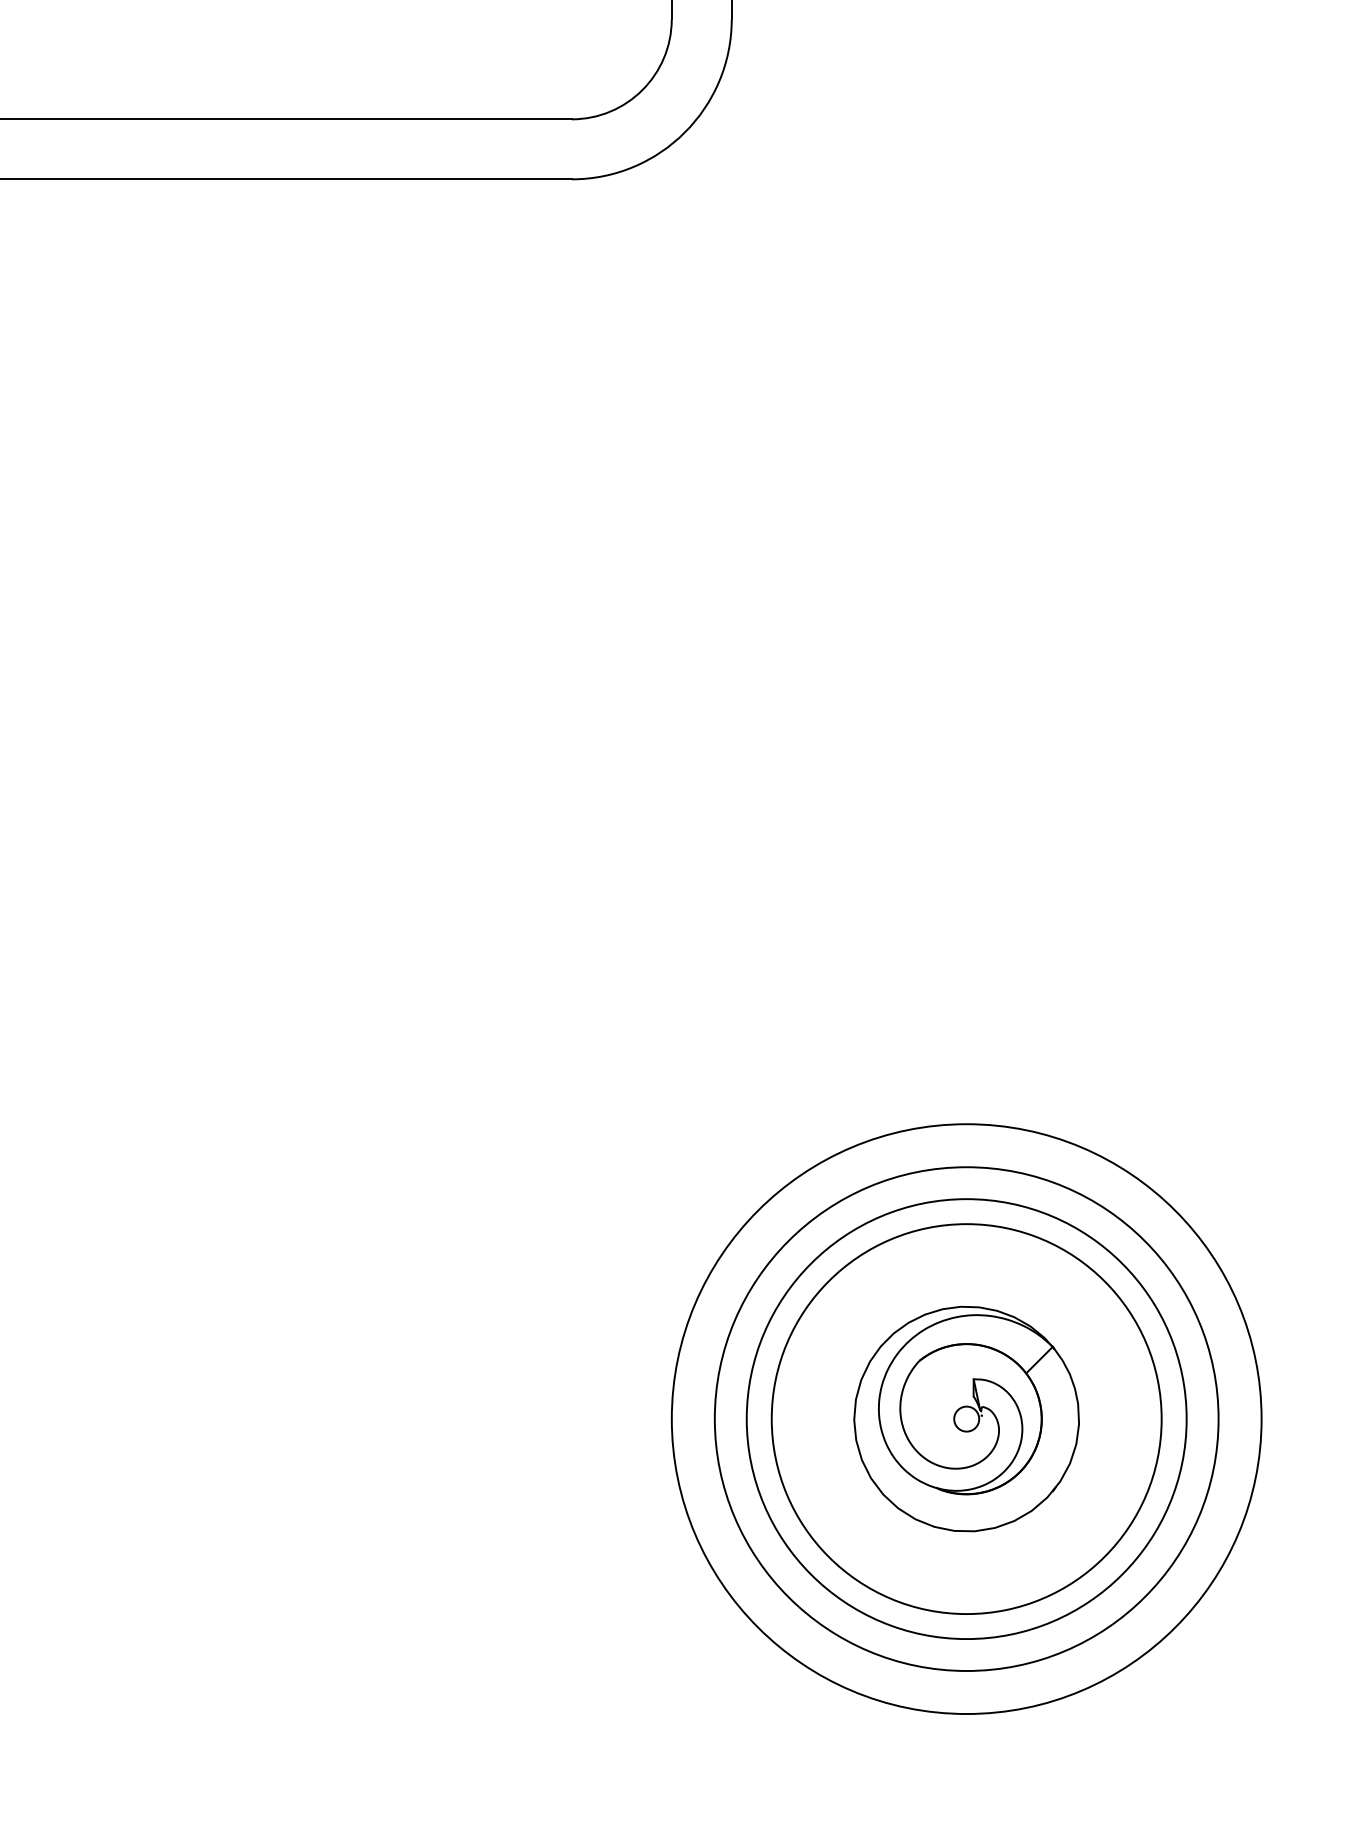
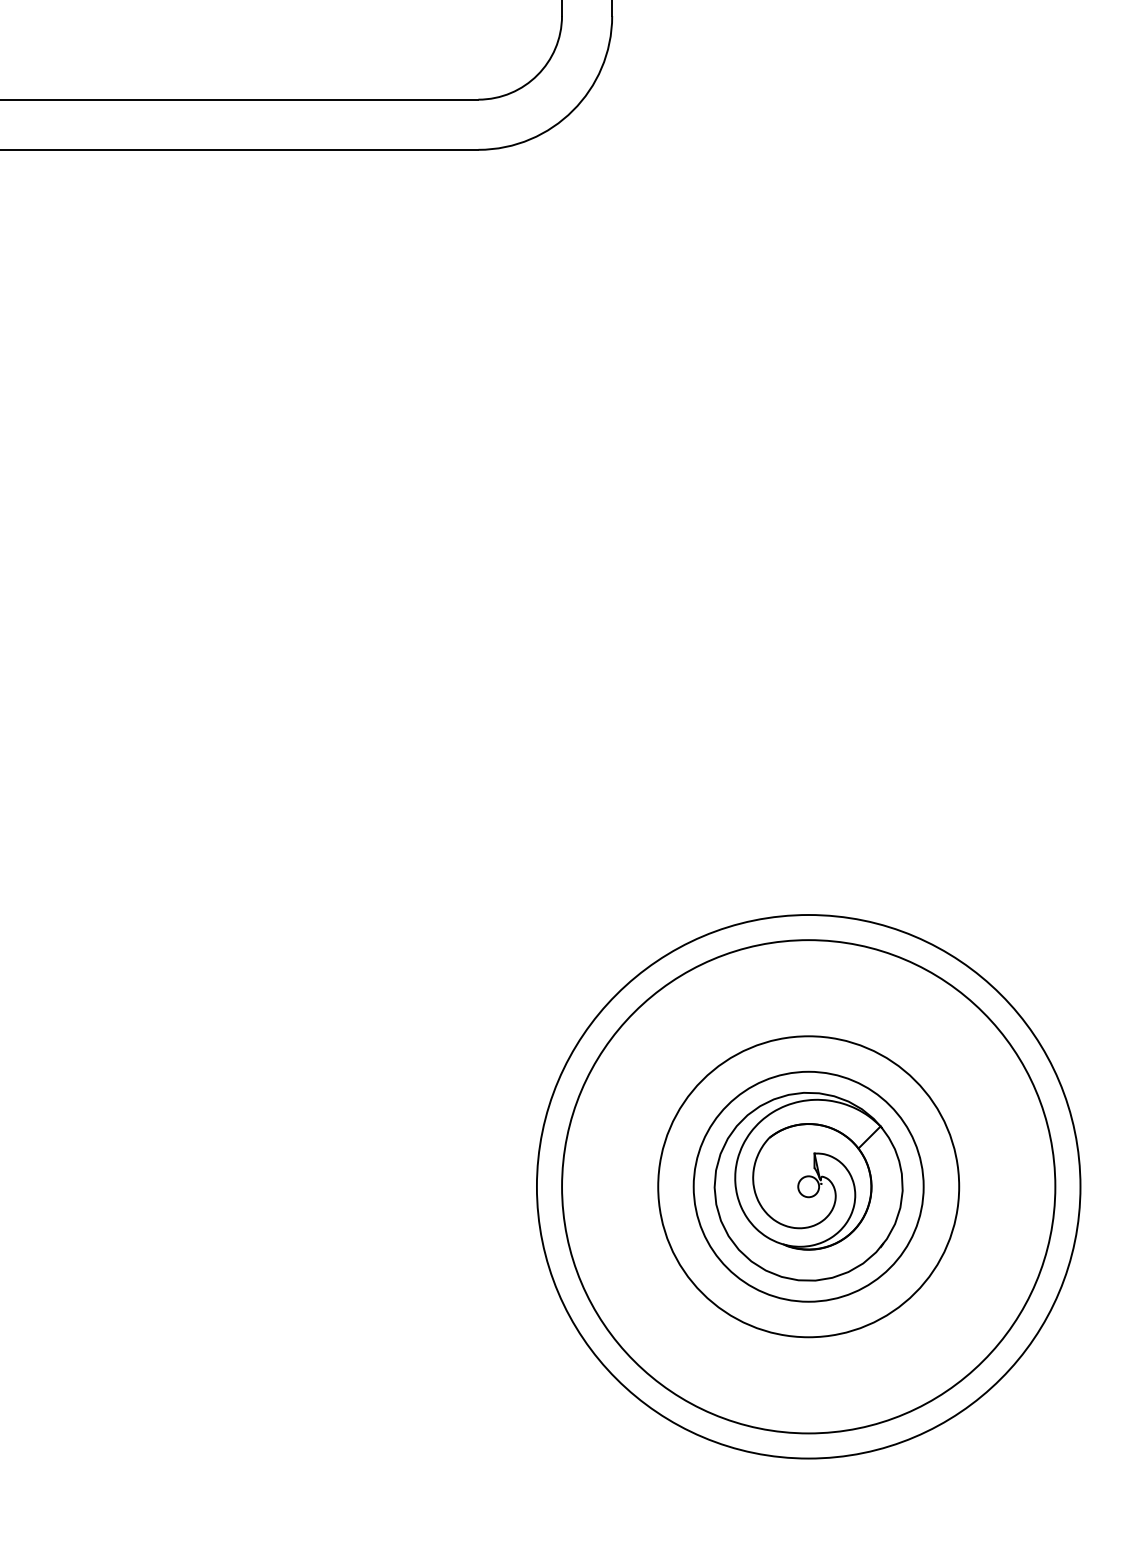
circle: (966, 1418) -> (808, 1186), size x0.62
circle: (966, 1418) -> (808, 1186), size x0.71
circle: (966, 1418) -> (808, 1186), size x1.67

